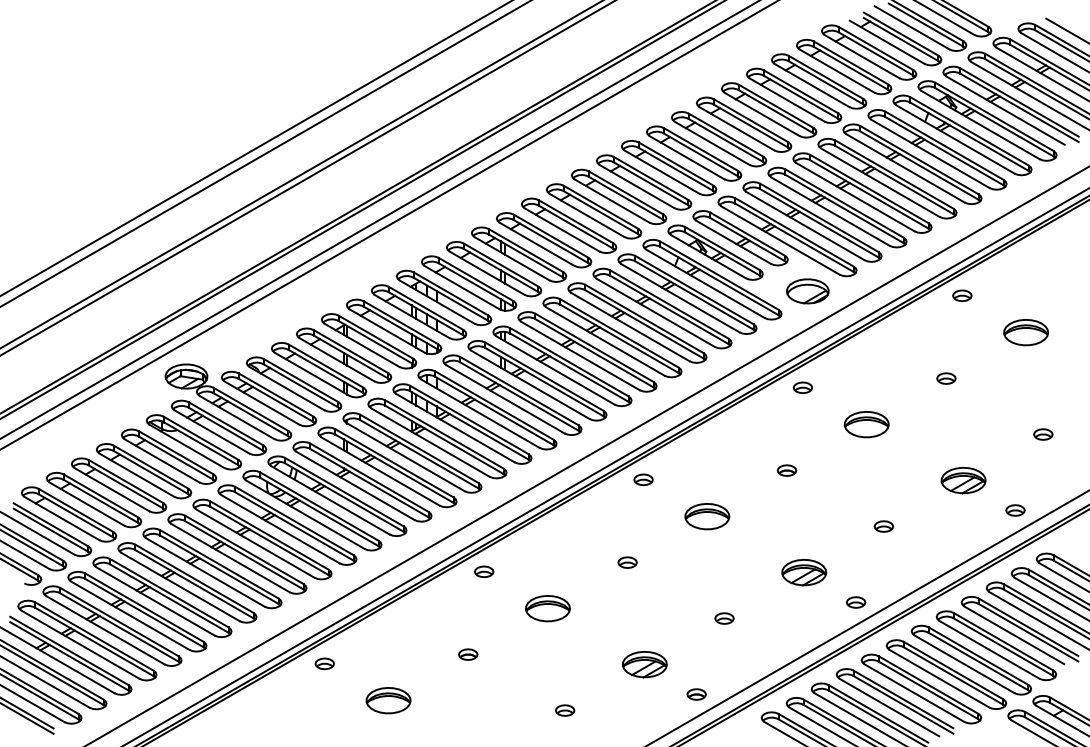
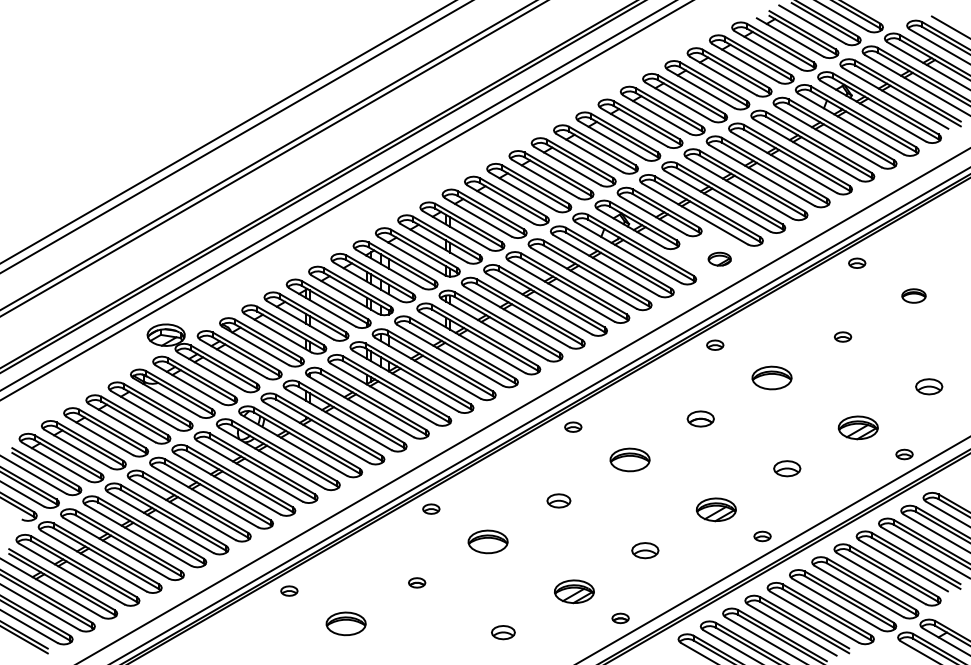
part: (807, 290) -> (719, 258), size x0.6
part: (1025, 331) -> (913, 295), size x0.6
part: (1043, 434) -> (929, 386), size x1.6
part: (787, 470) -> (701, 418), size x1.6
part: (884, 526) -> (787, 468), size x1.6
part: (628, 562) -> (559, 500), size x1.4
part: (724, 618) -> (645, 550), size x1.6
part: (565, 710) -> (503, 632), size x1.4

